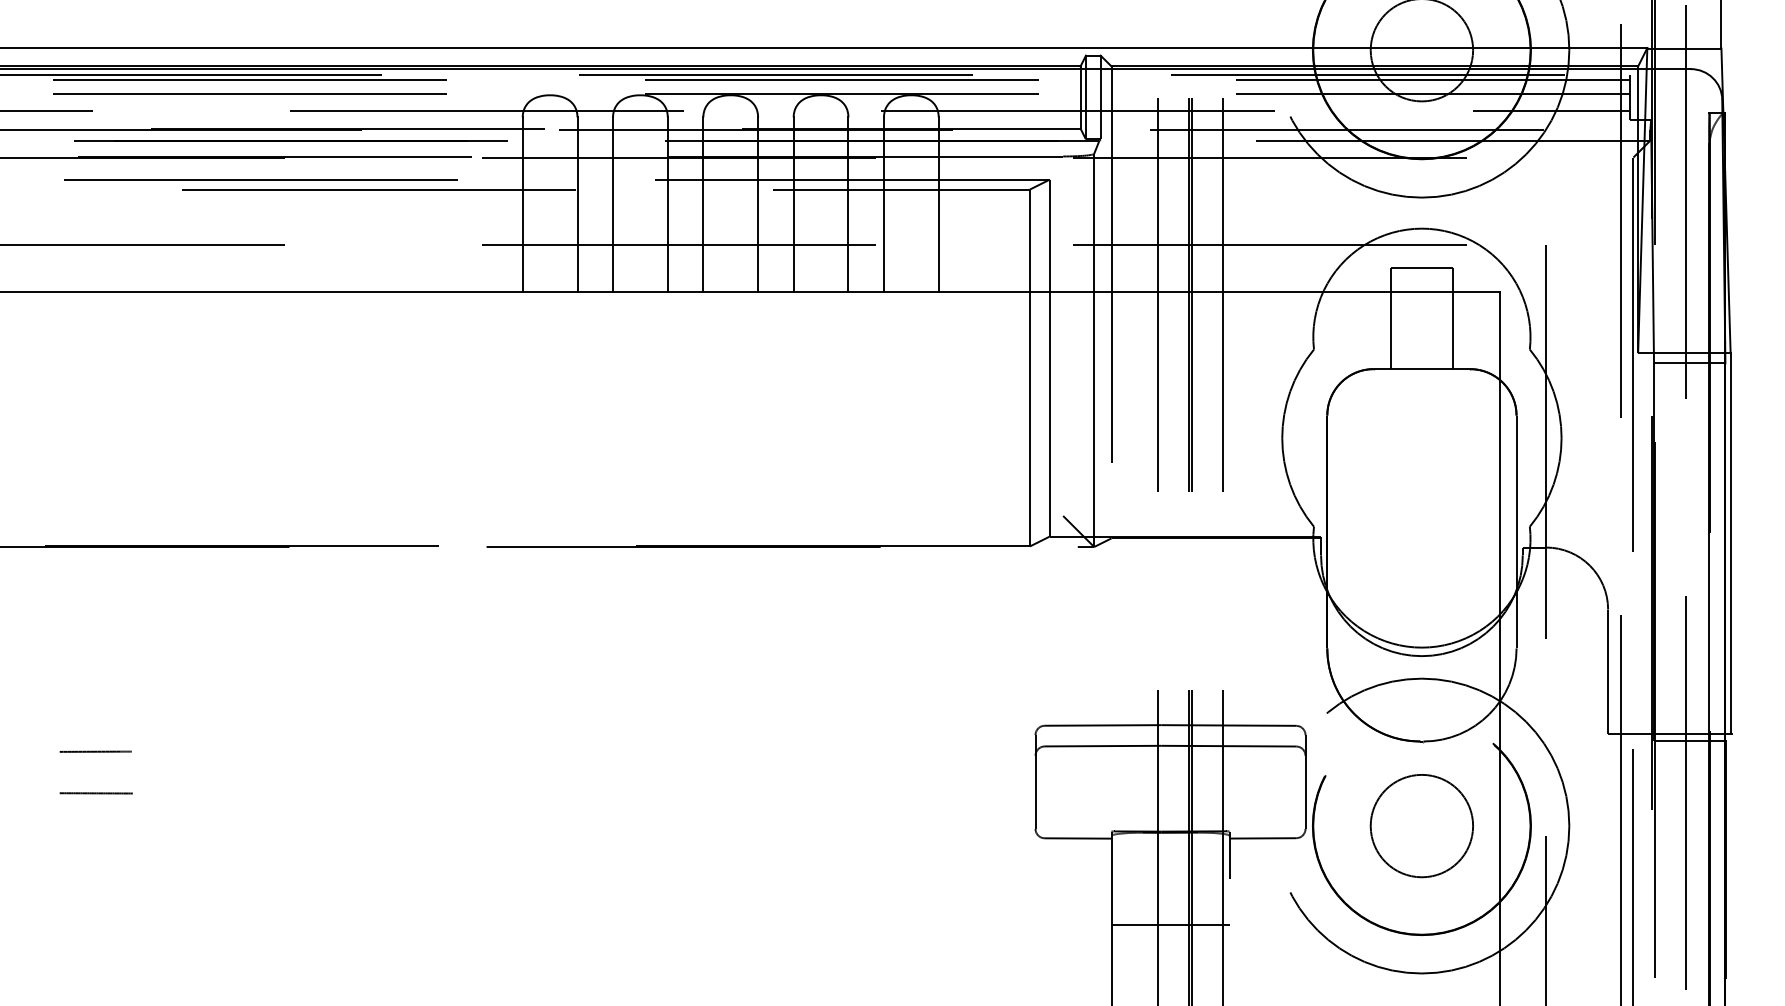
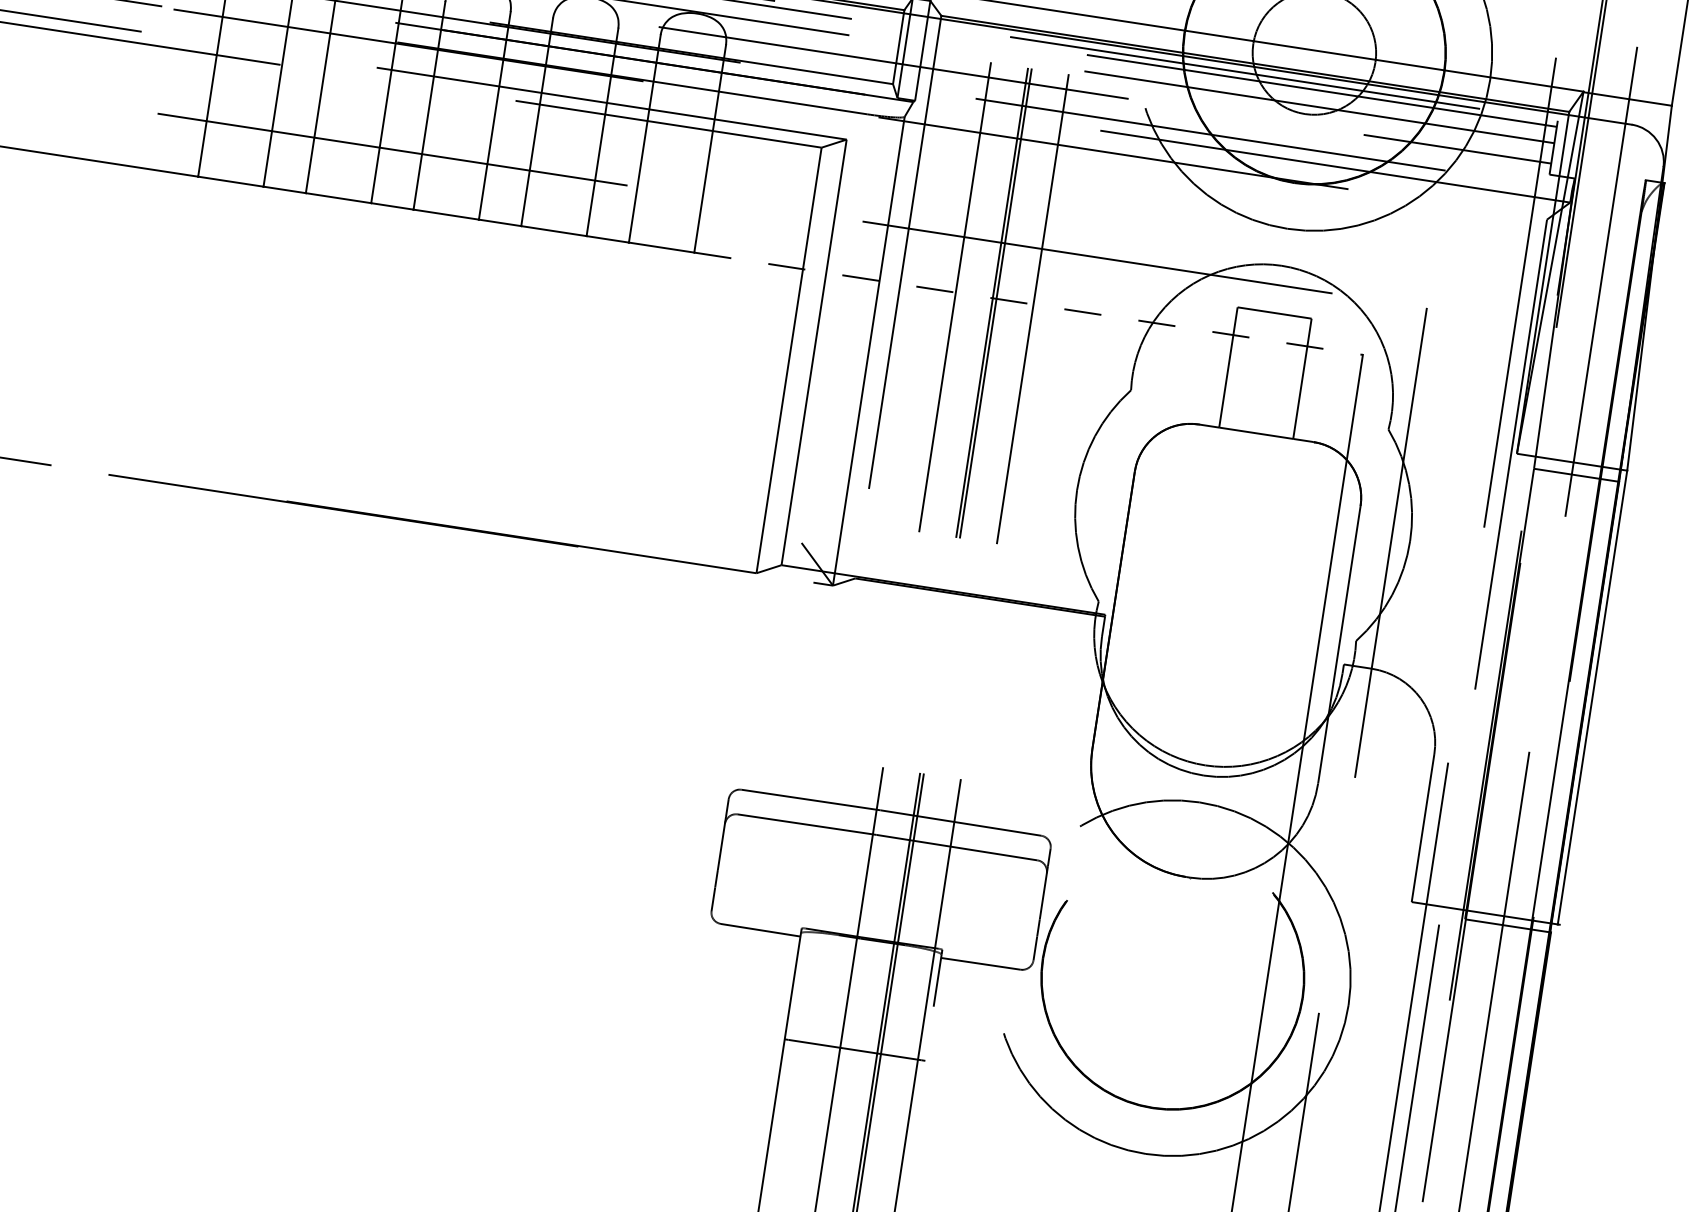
line: (1219, 291) -> (1029, 303), solid -> dashed
circle: (1421, 826) -> (1172, 978), removed

